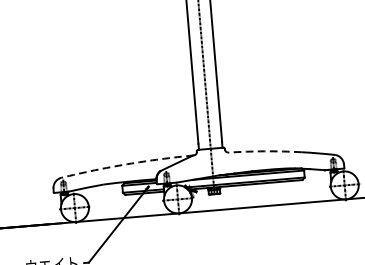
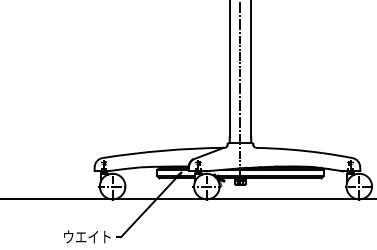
arc: (264, 151) -> (289, 149), dashed -> solid
arc: (127, 163) -> (163, 150), dashed -> solid

